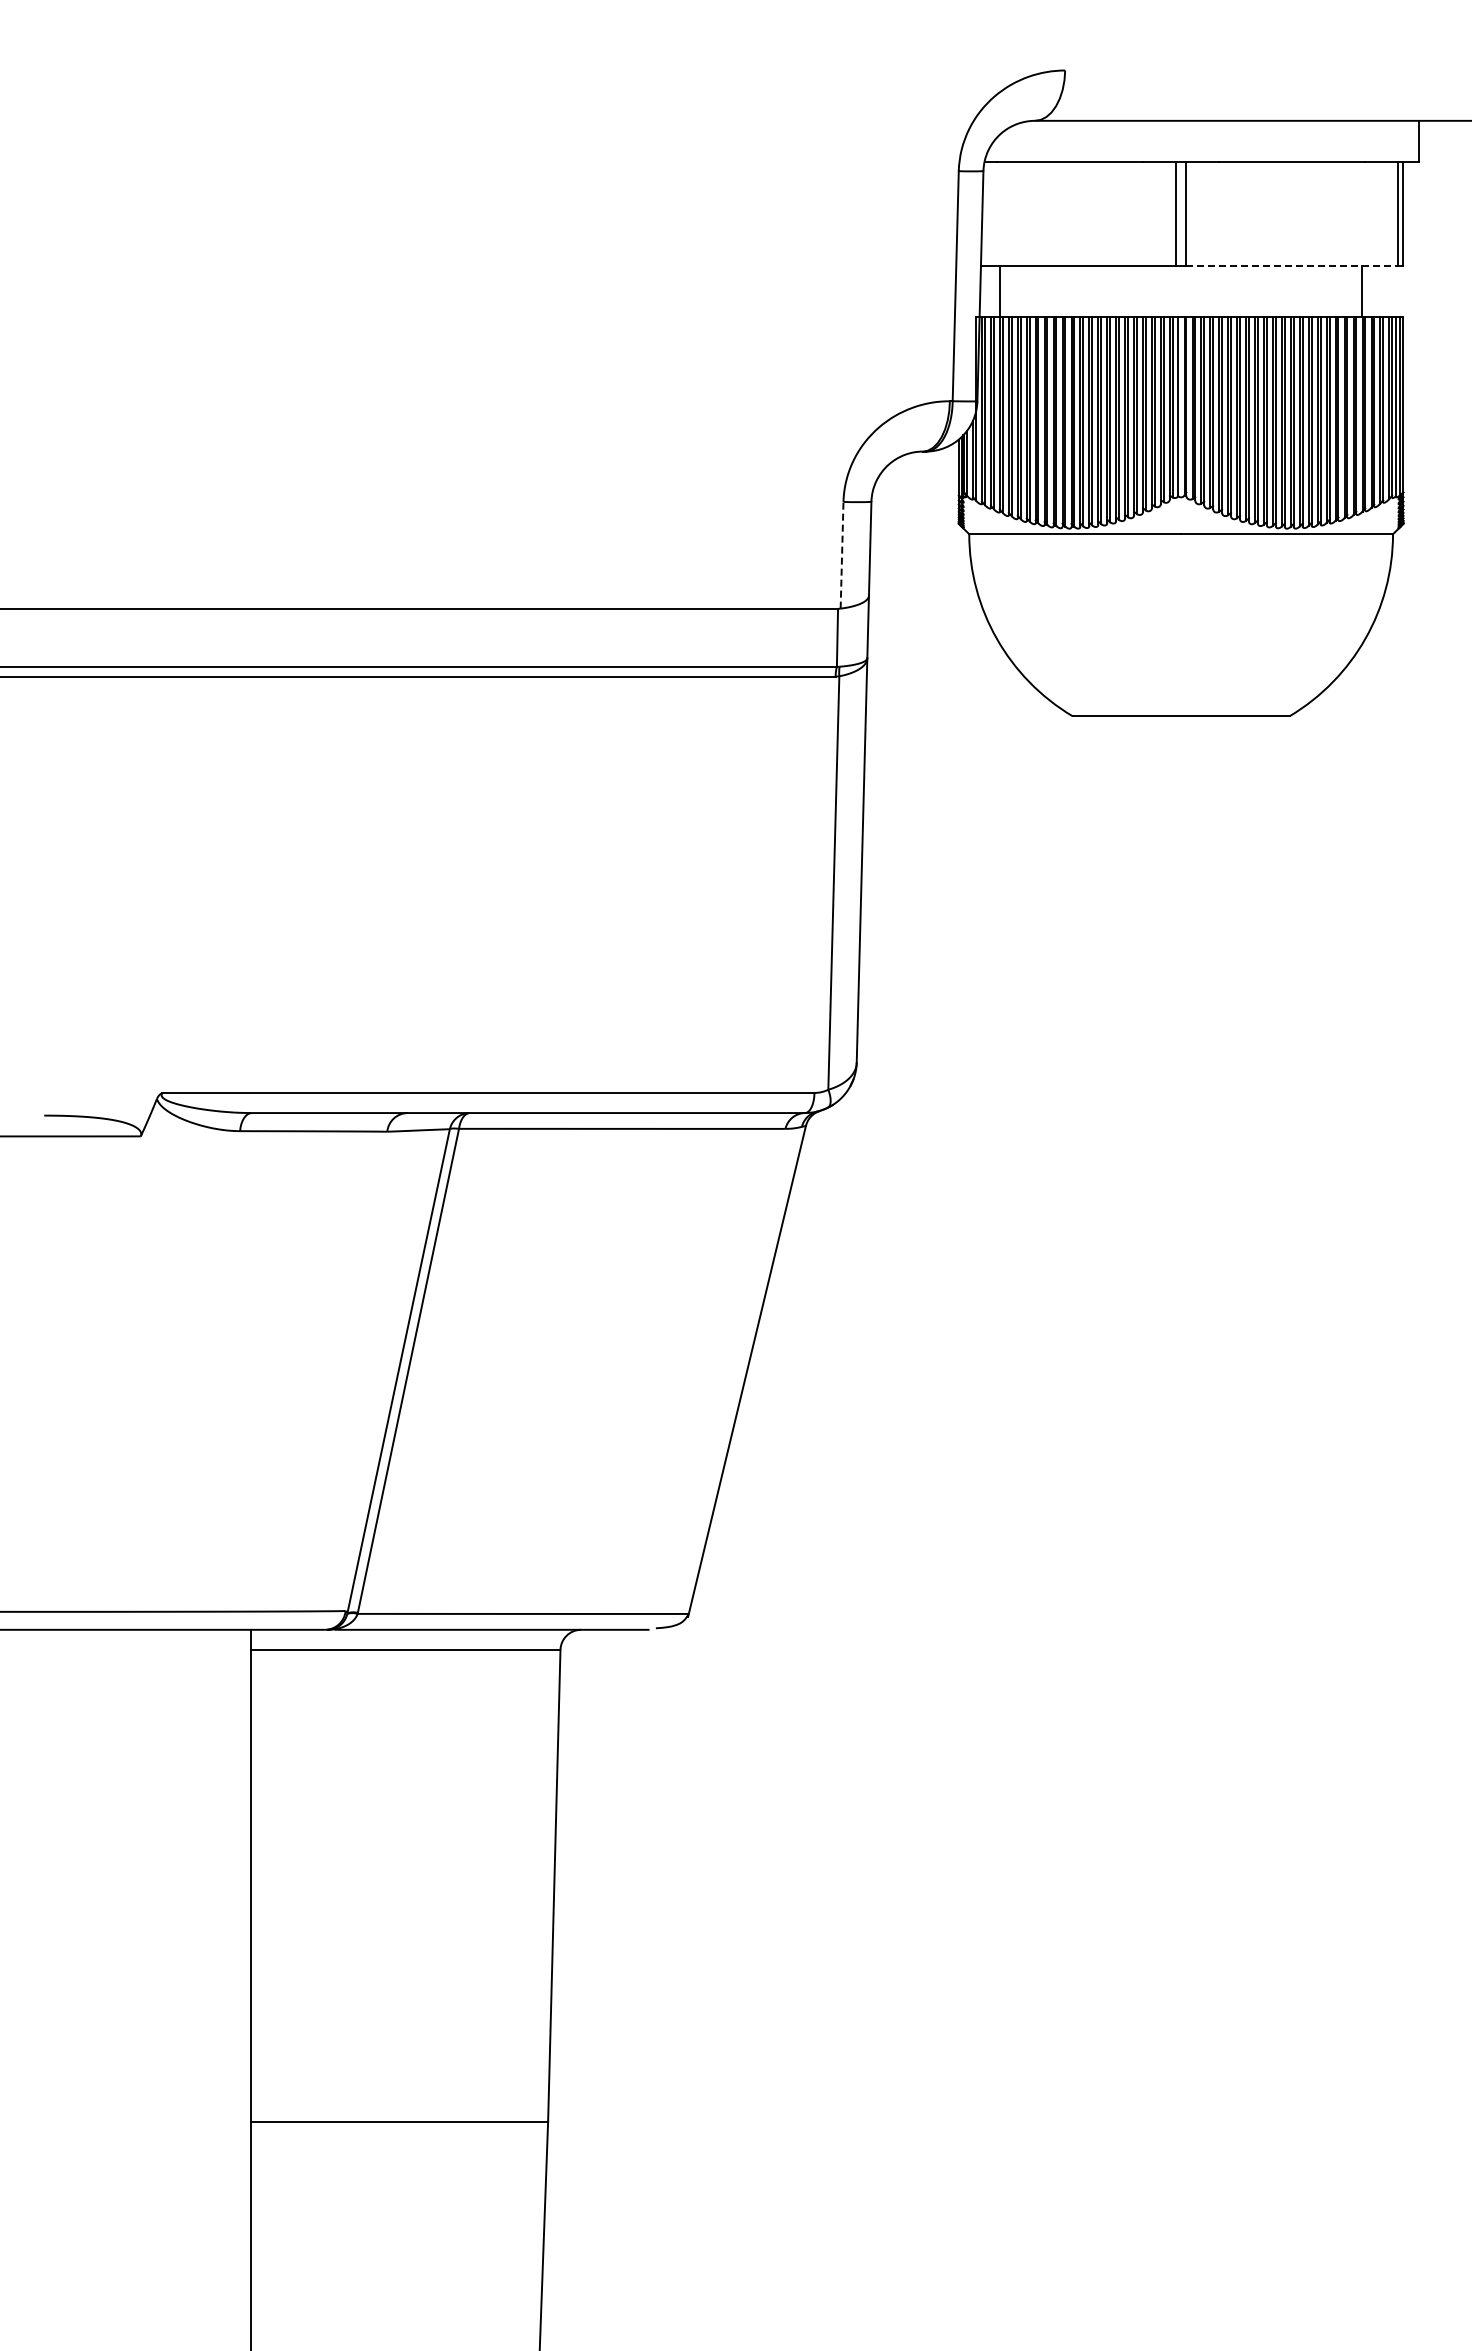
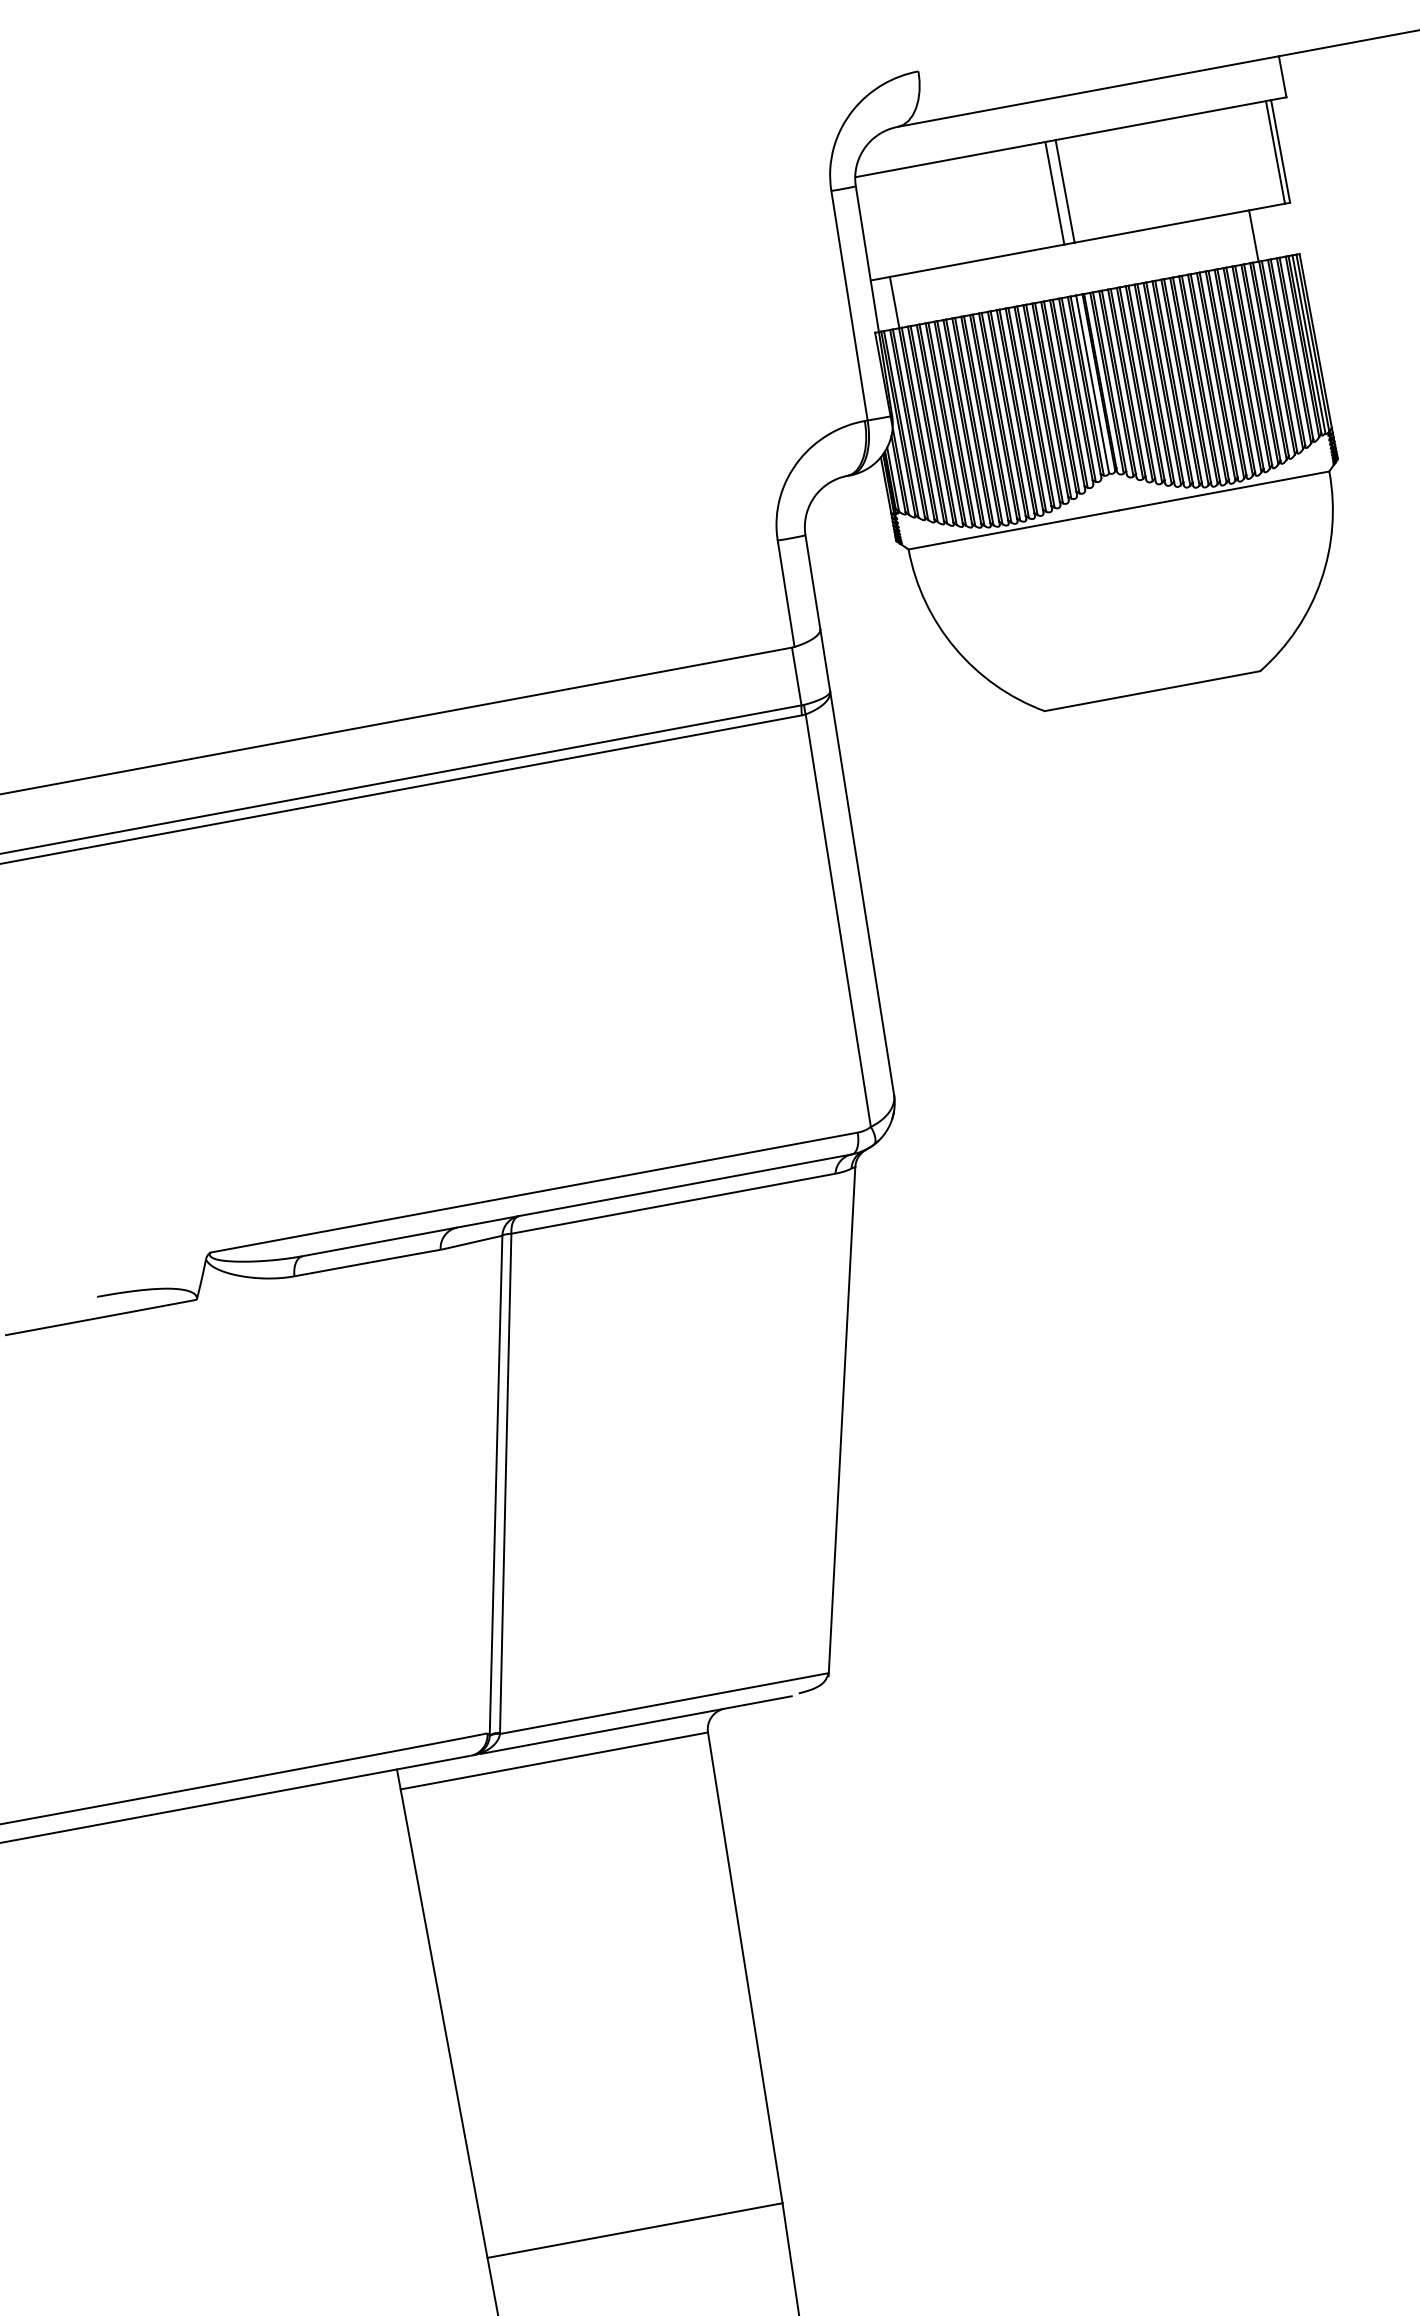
line: (1292, 265) -> (1180, 223), dashed -> solid
line: (842, 554) -> (786, 592), dashed -> solid

